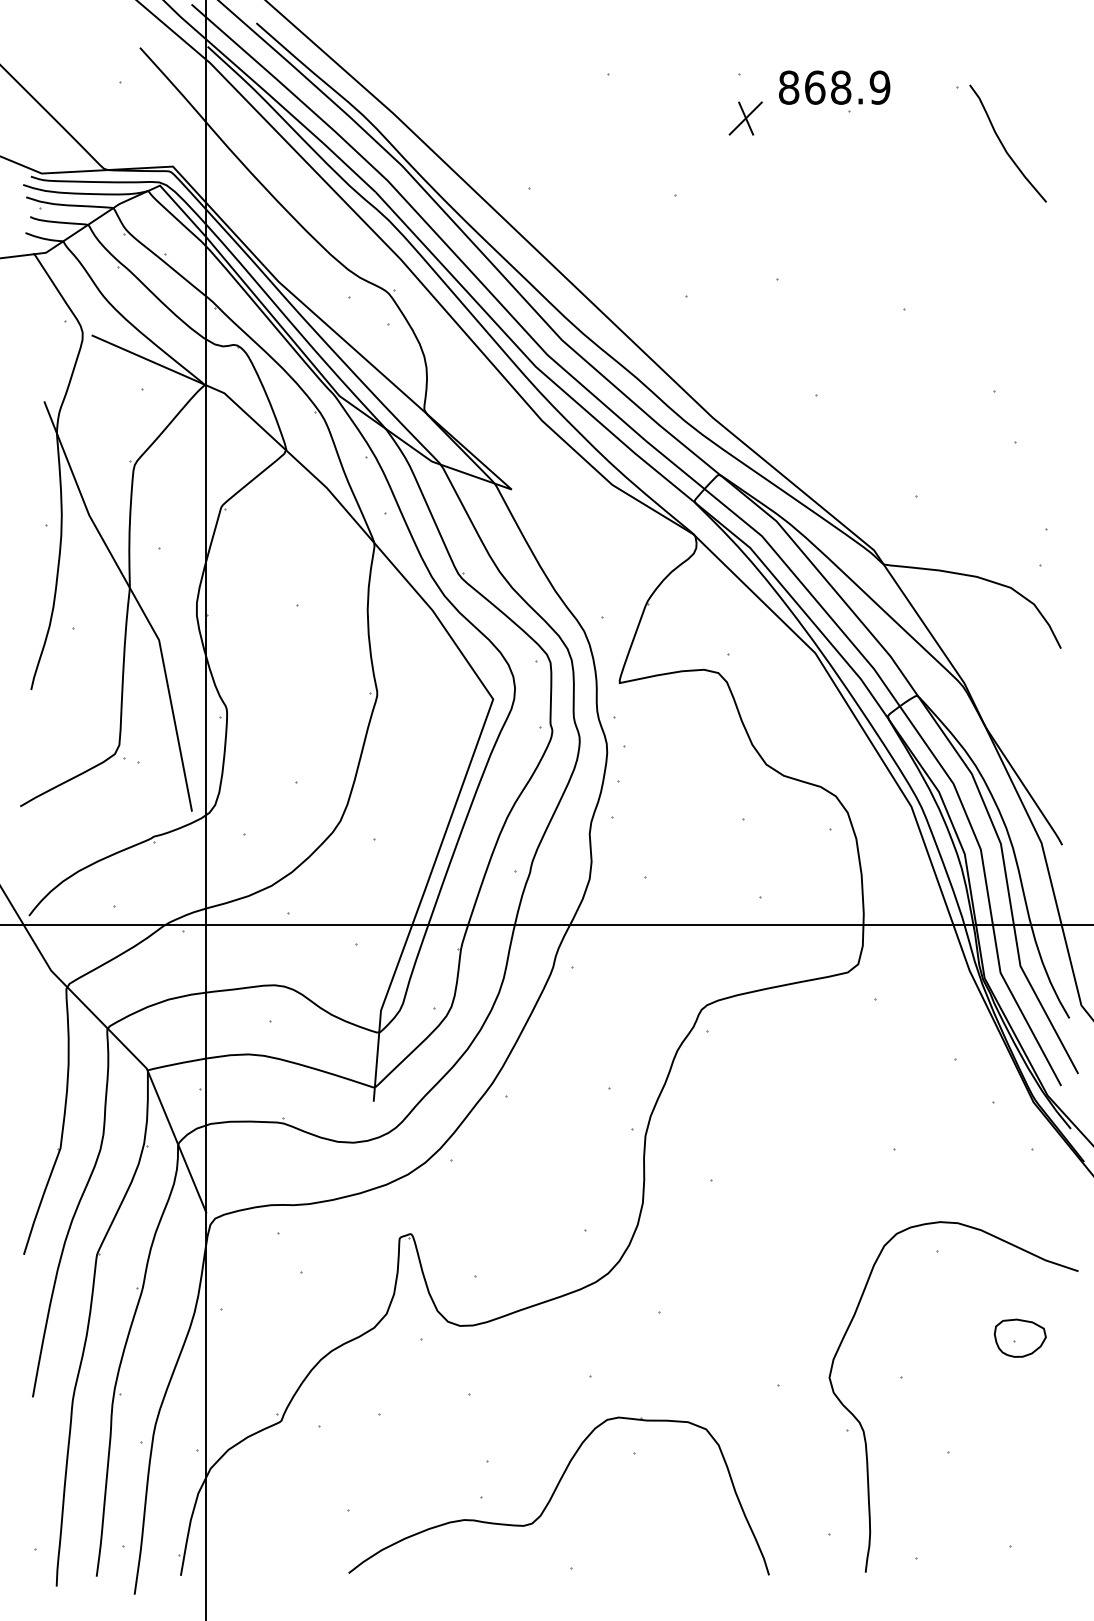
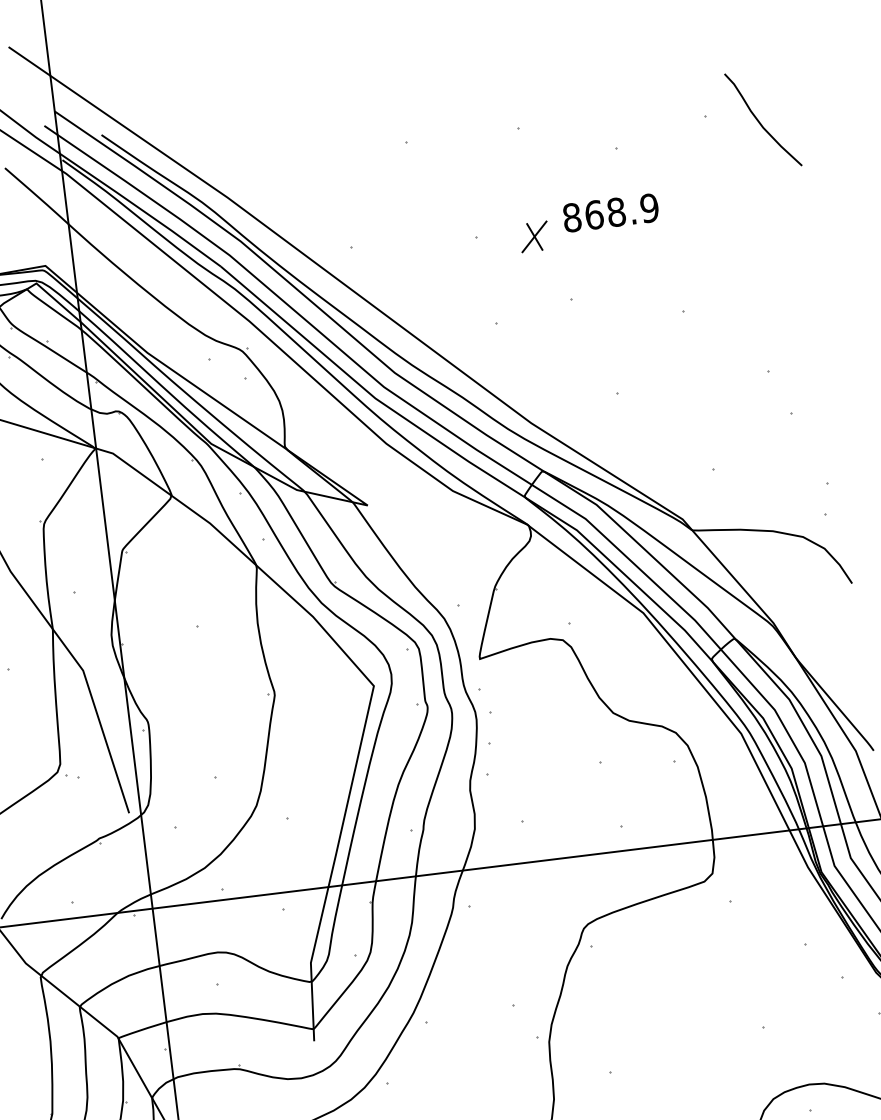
text: (834, 87) -> (610, 212), moved
part: (745, 118) -> (534, 236), moved
curve: (1003, 144) -> (759, 121), moved

